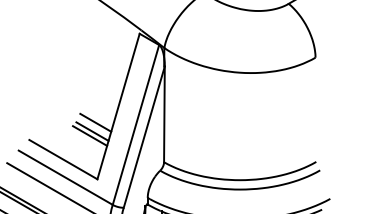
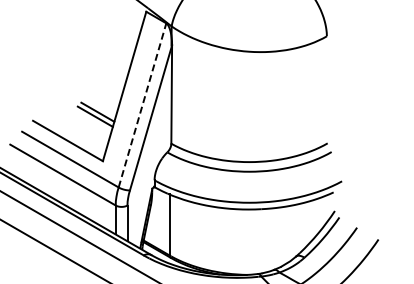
line: (96, 123) -> (101, 103), removed
line: (135, 124) -> (142, 104), solid -> dashed

